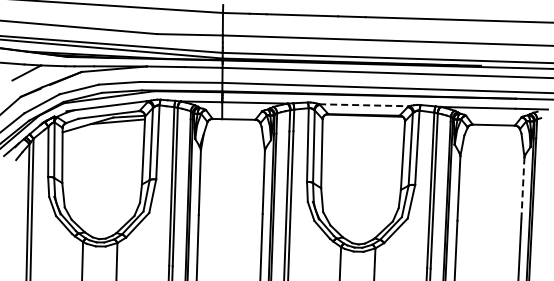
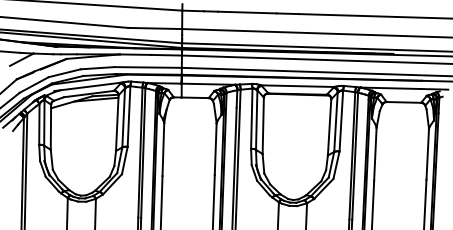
line: (364, 105) -> (298, 86), dashed -> solid
line: (522, 189) -> (427, 155), dashed -> solid

